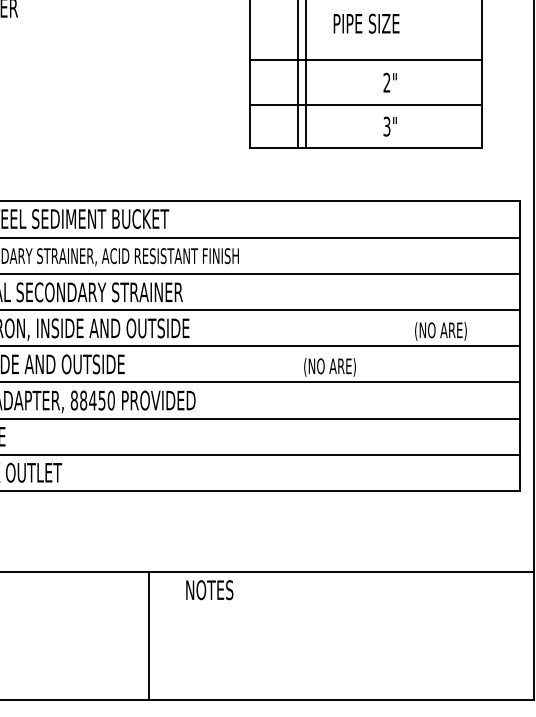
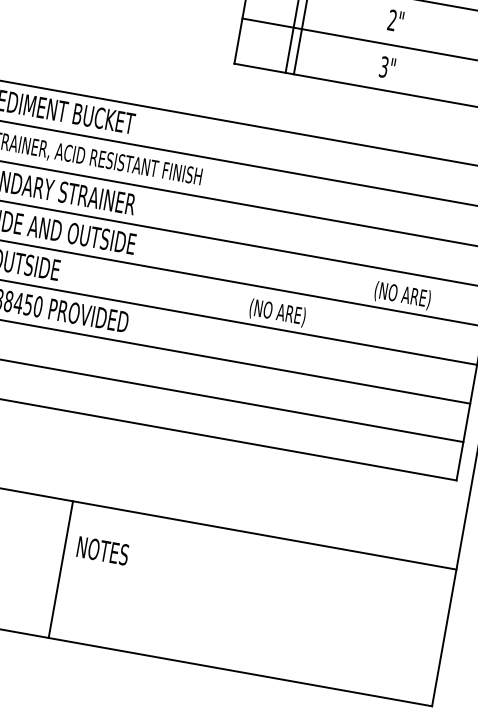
text: (209, 590) -> (102, 551), moved
line: (149, 635) -> (60, 569), moved

